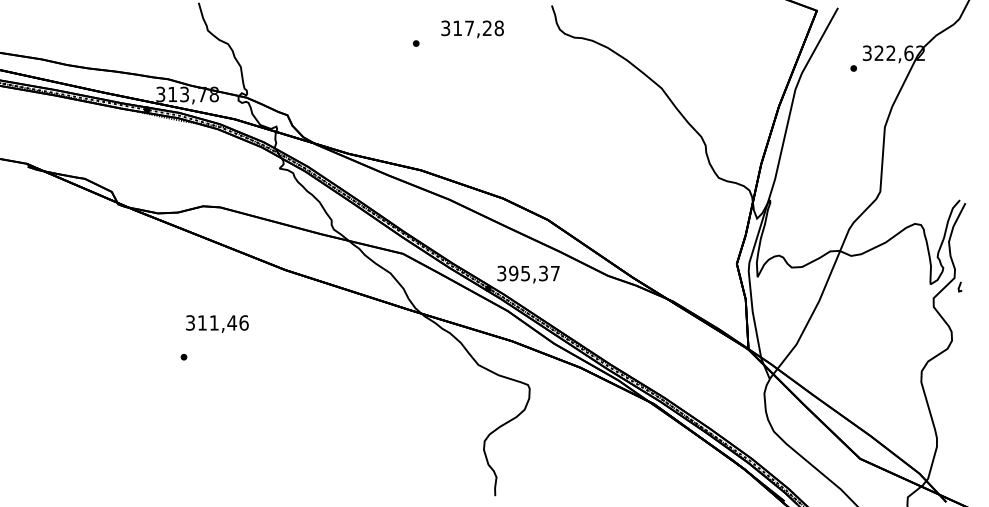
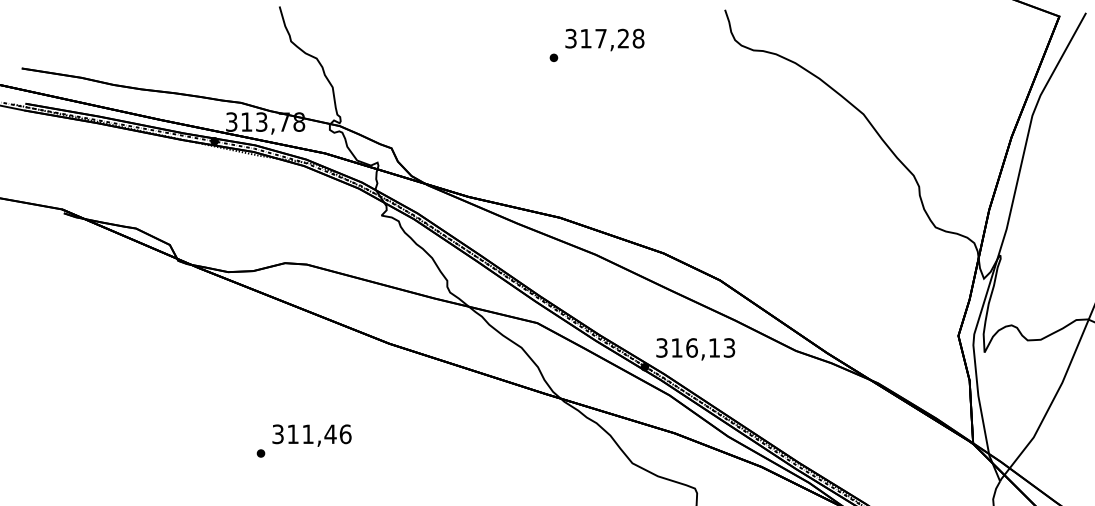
text: (472, 29) -> (604, 40), moved
text: (534, 273) -> (703, 347), 395,37 -> 316,13
text: (217, 323) -> (312, 434), moved

